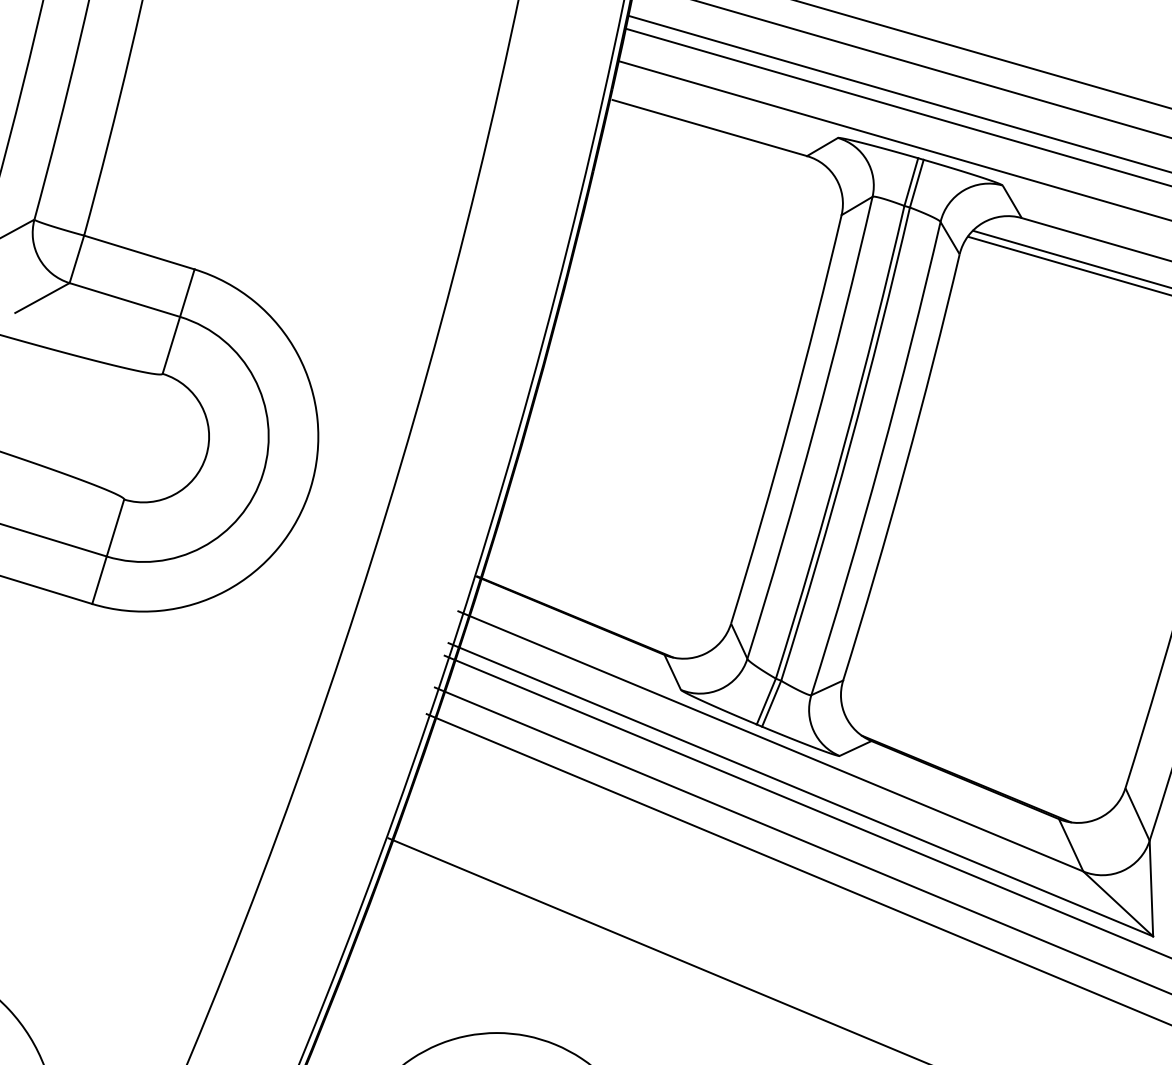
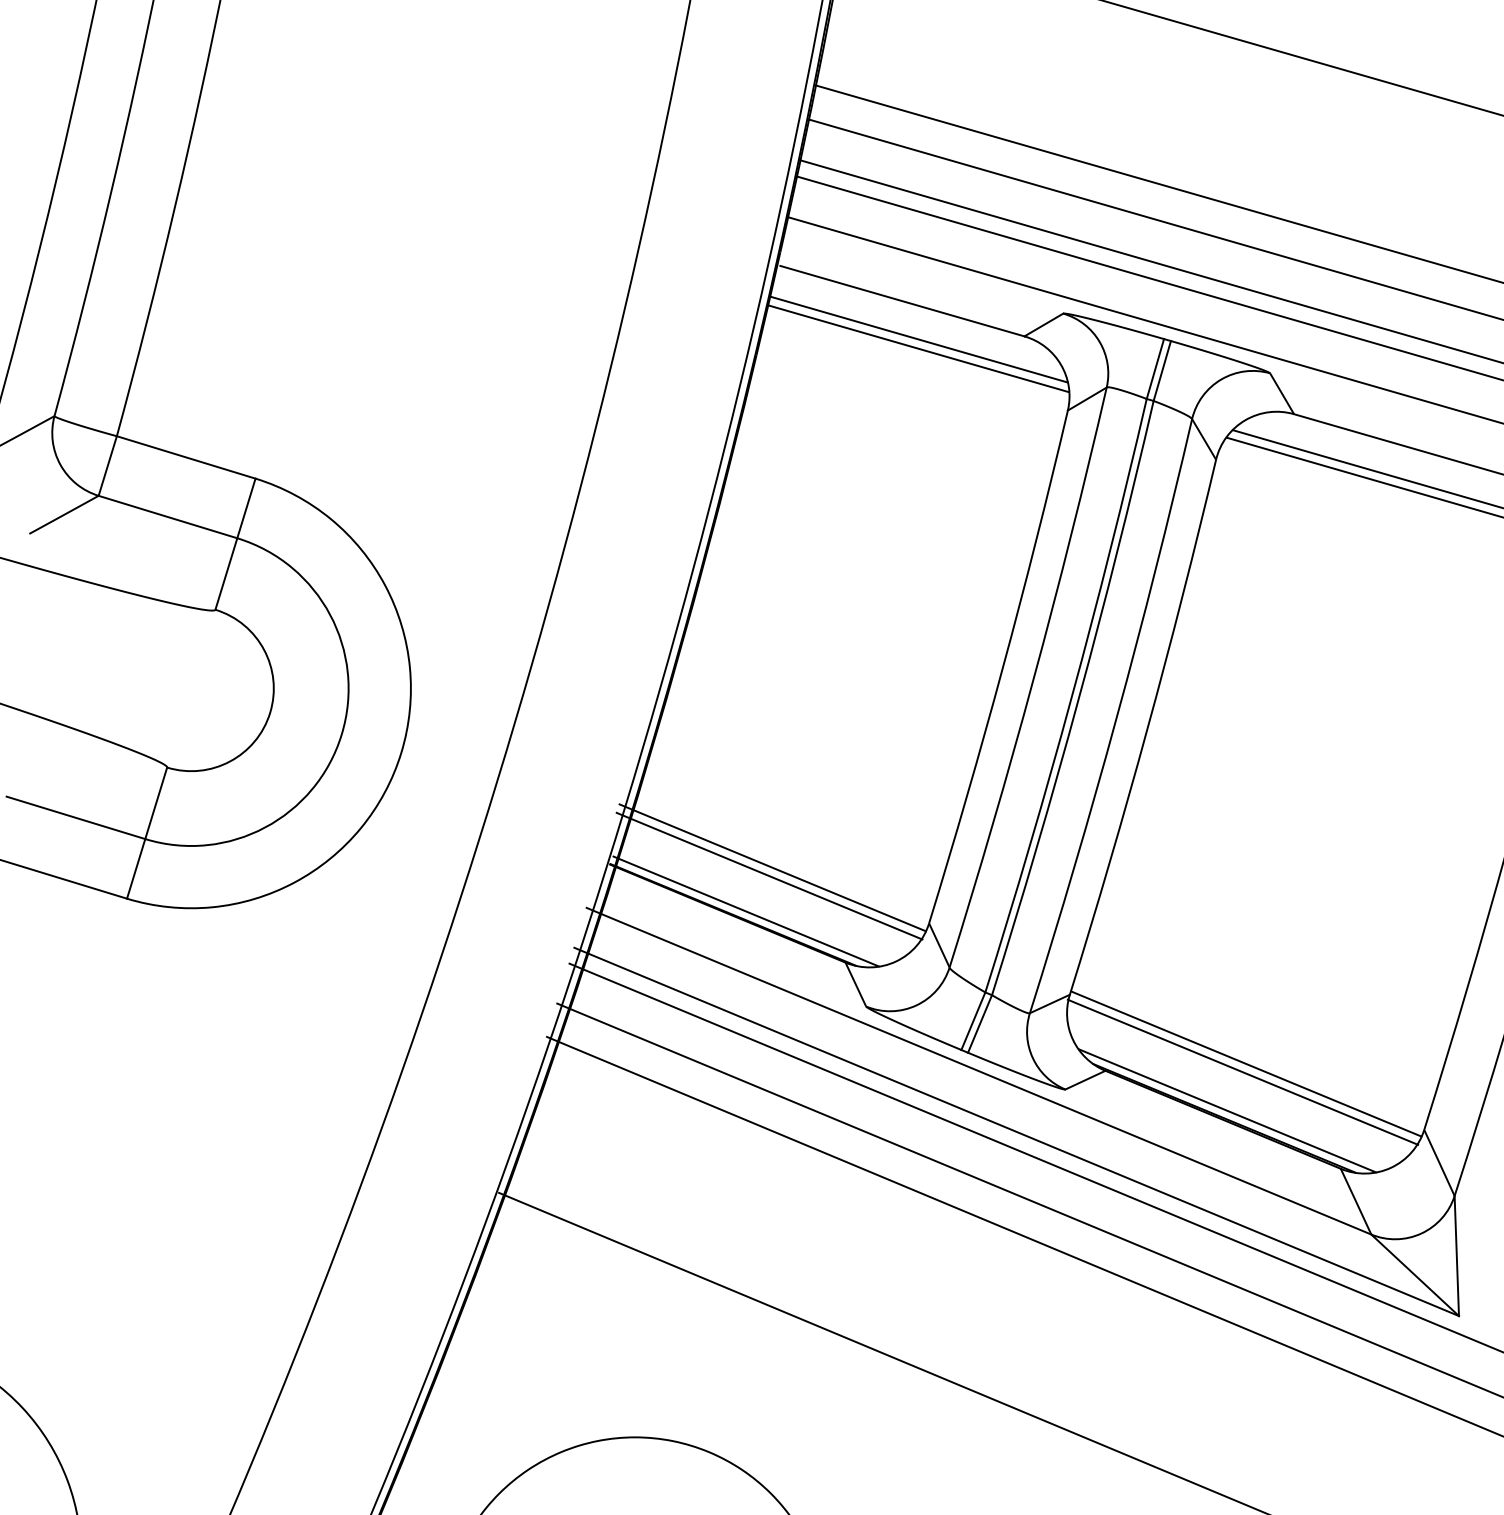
line: (722, 158) -> (918, 339), added
line: (722, 165) -> (918, 348), added
line: (606, 579) -> (772, 867), added
line: (603, 585) -> (769, 875), added
line: (584, 614) -> (745, 911), added
line: (983, 735) -> (1246, 1063), added
line: (980, 741) -> (1242, 1071), added
line: (967, 772) -> (1226, 1110), added

